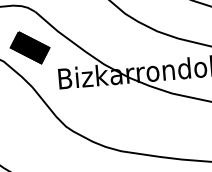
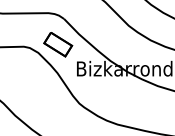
fill: (30, 47) -> (58, 44), removed

